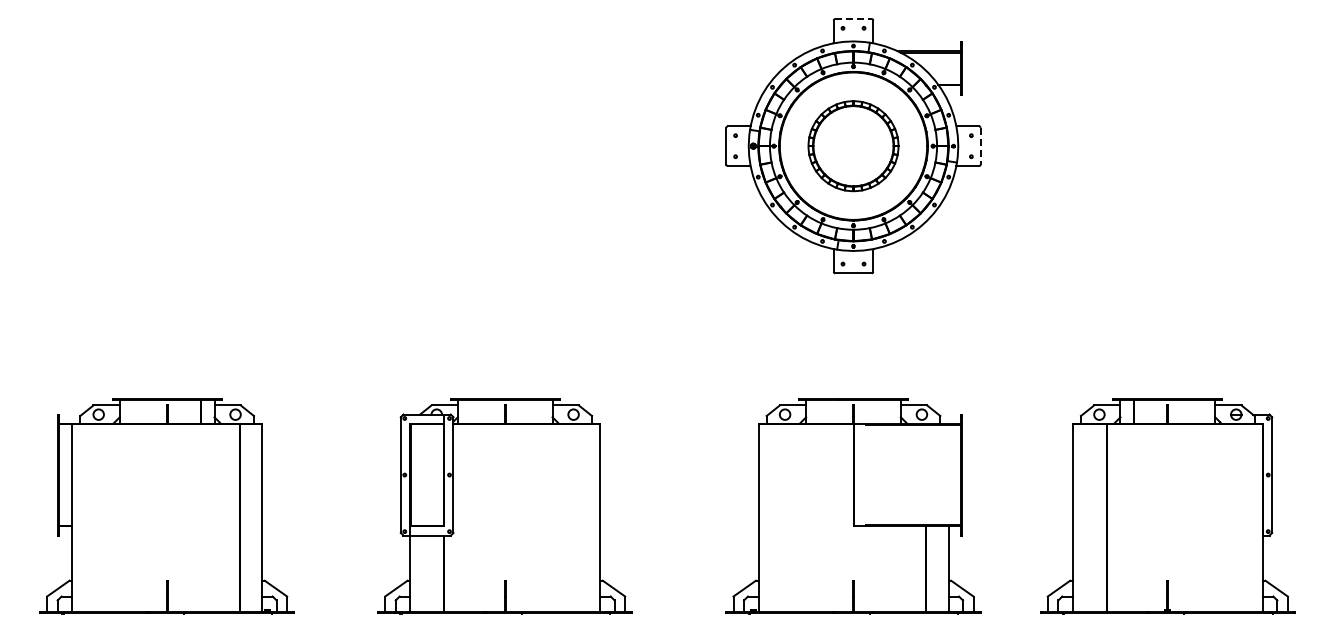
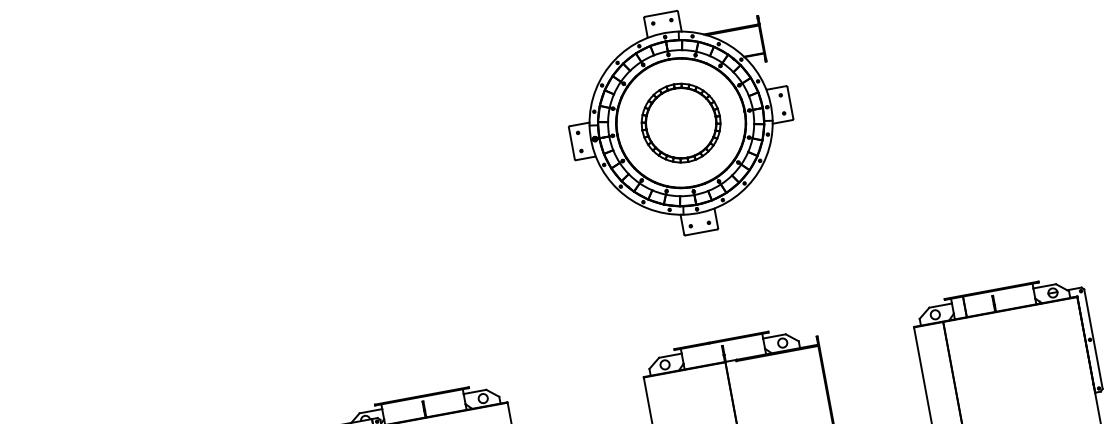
line: (854, 19) -> (661, 14), dashed -> solid
line: (980, 146) -> (790, 103), dashed -> solid

